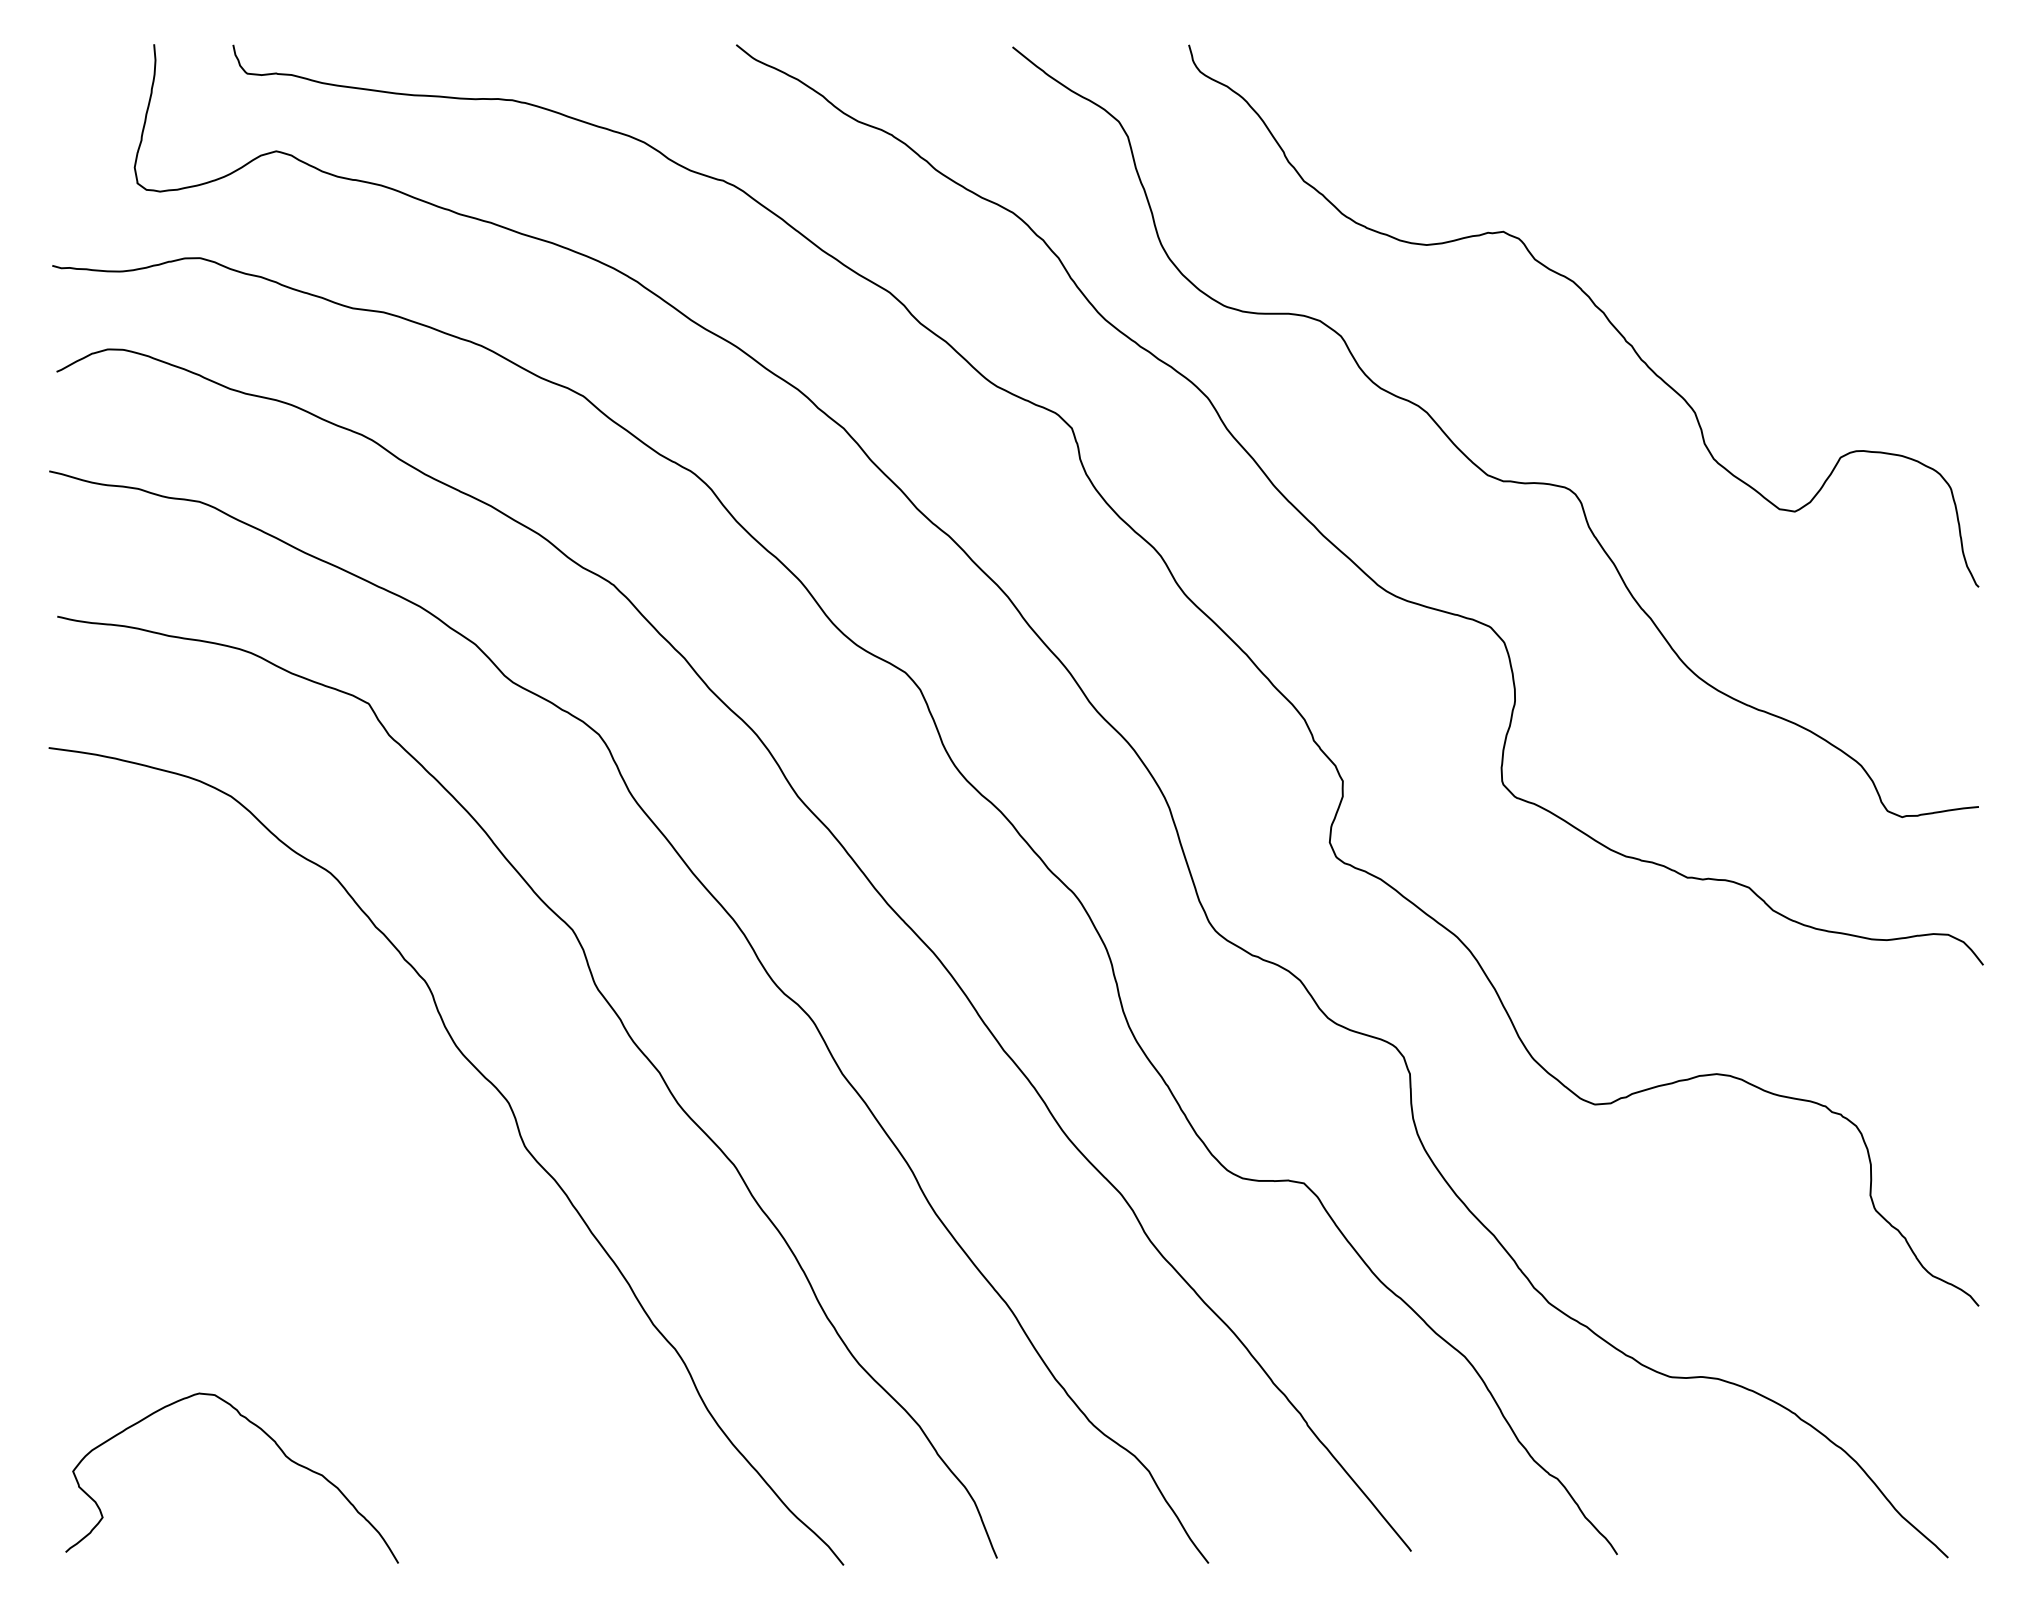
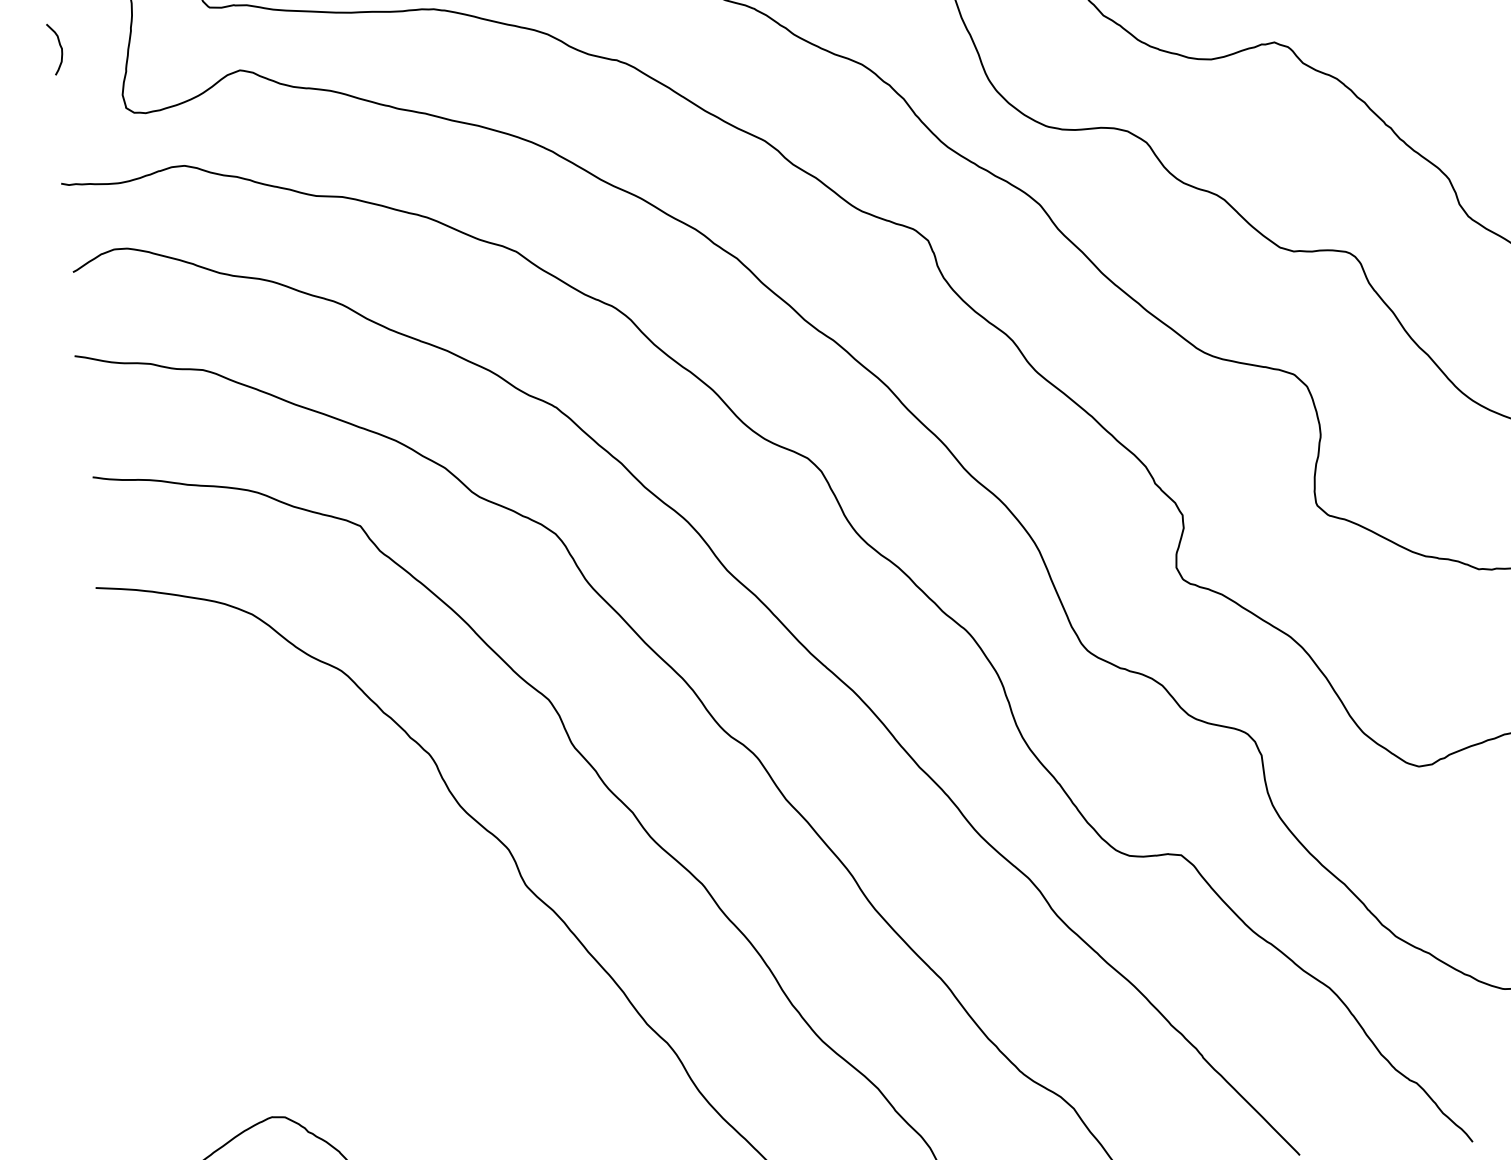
curve: (66, 105) -> (60, 48), added

